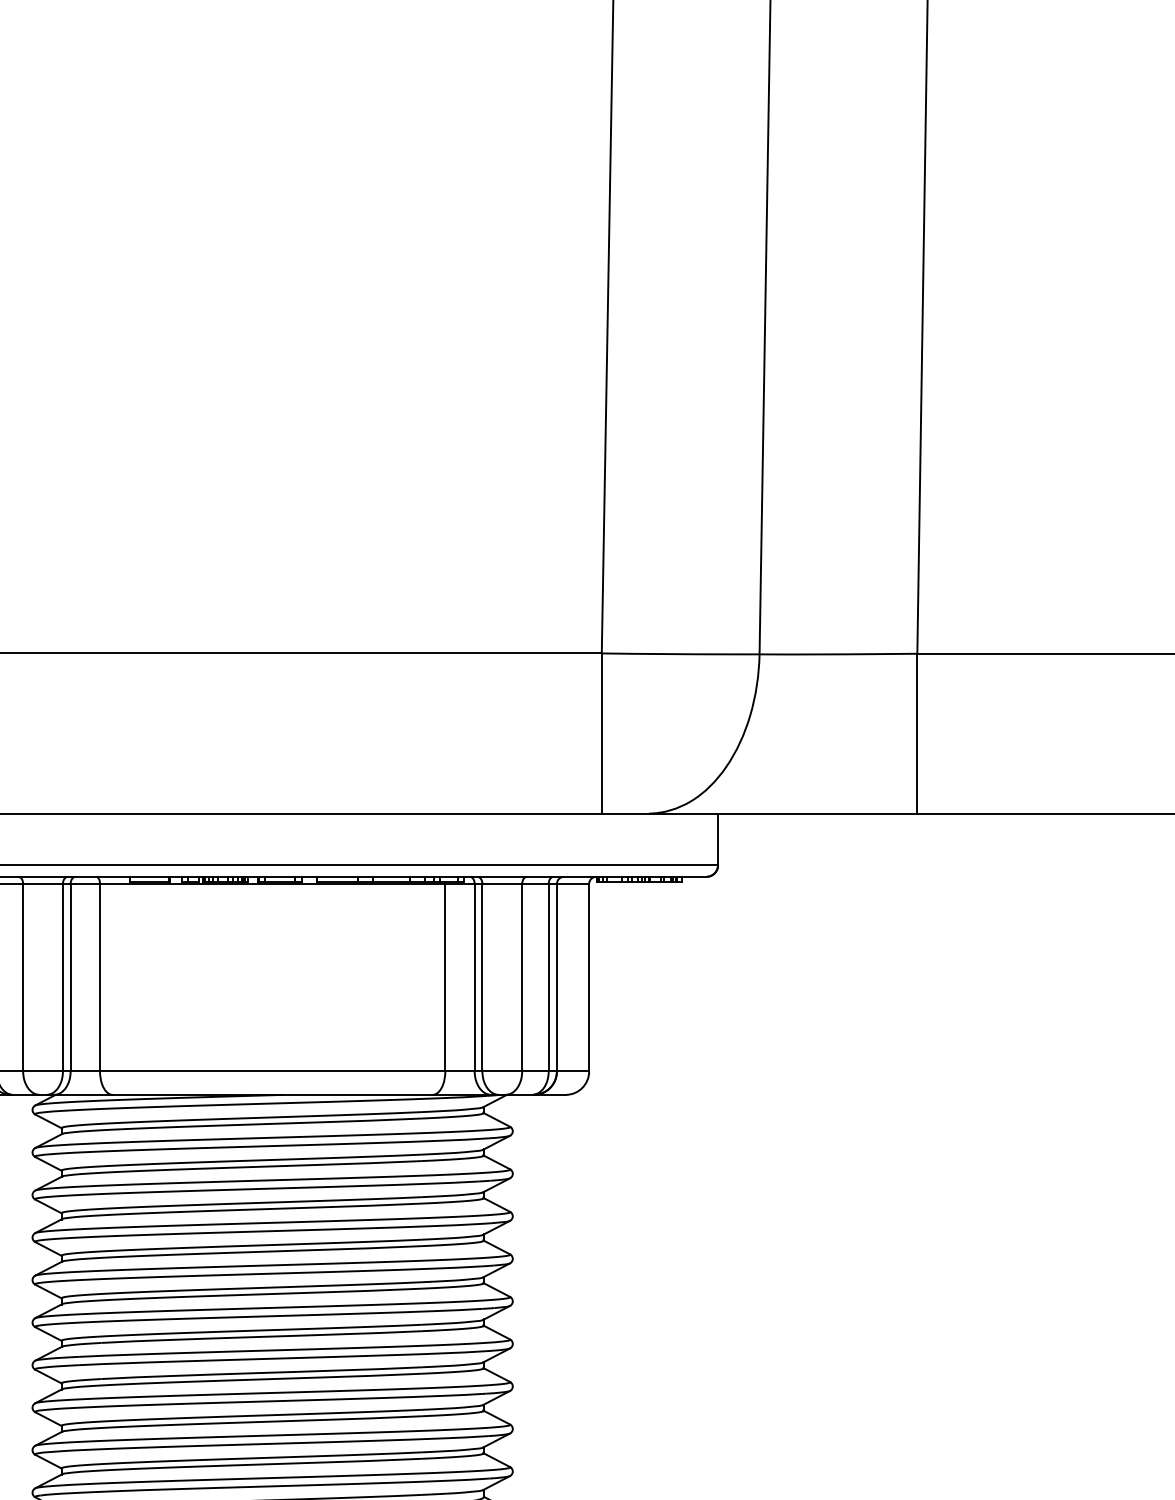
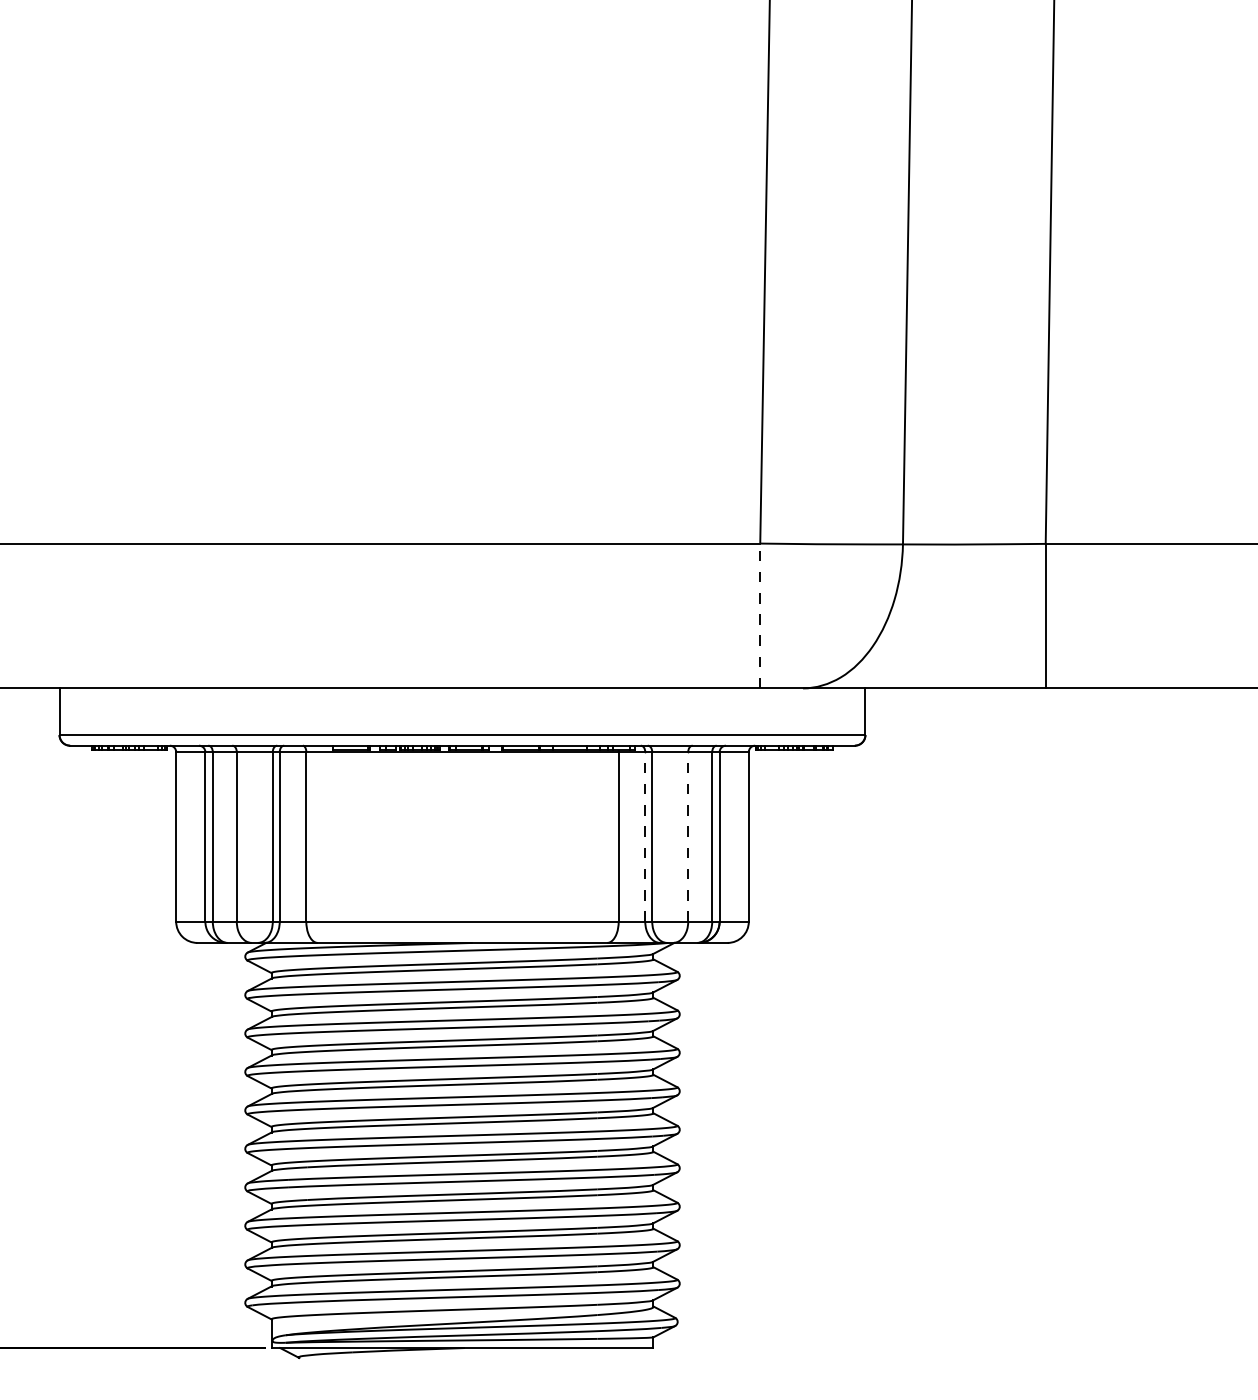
line: (602, 732) -> (760, 615), solid -> dashed
line: (474, 977) -> (645, 836), solid -> dashed
line: (522, 977) -> (688, 836), solid -> dashed

